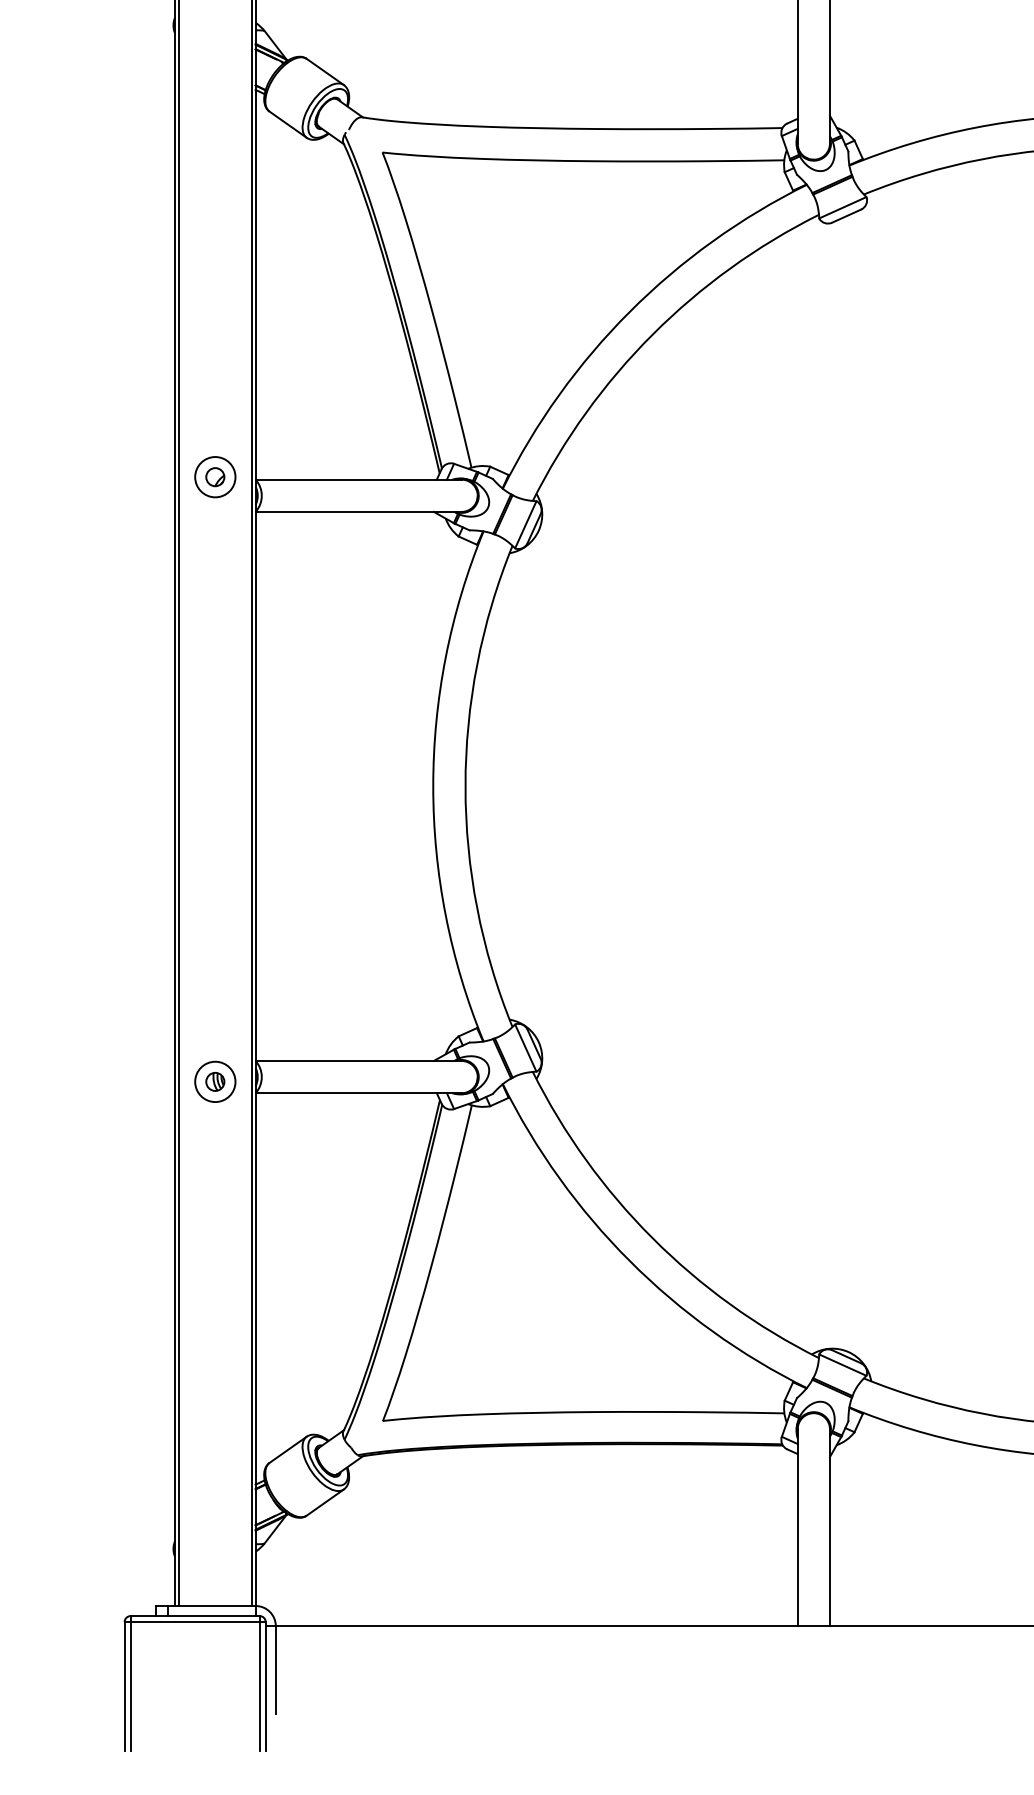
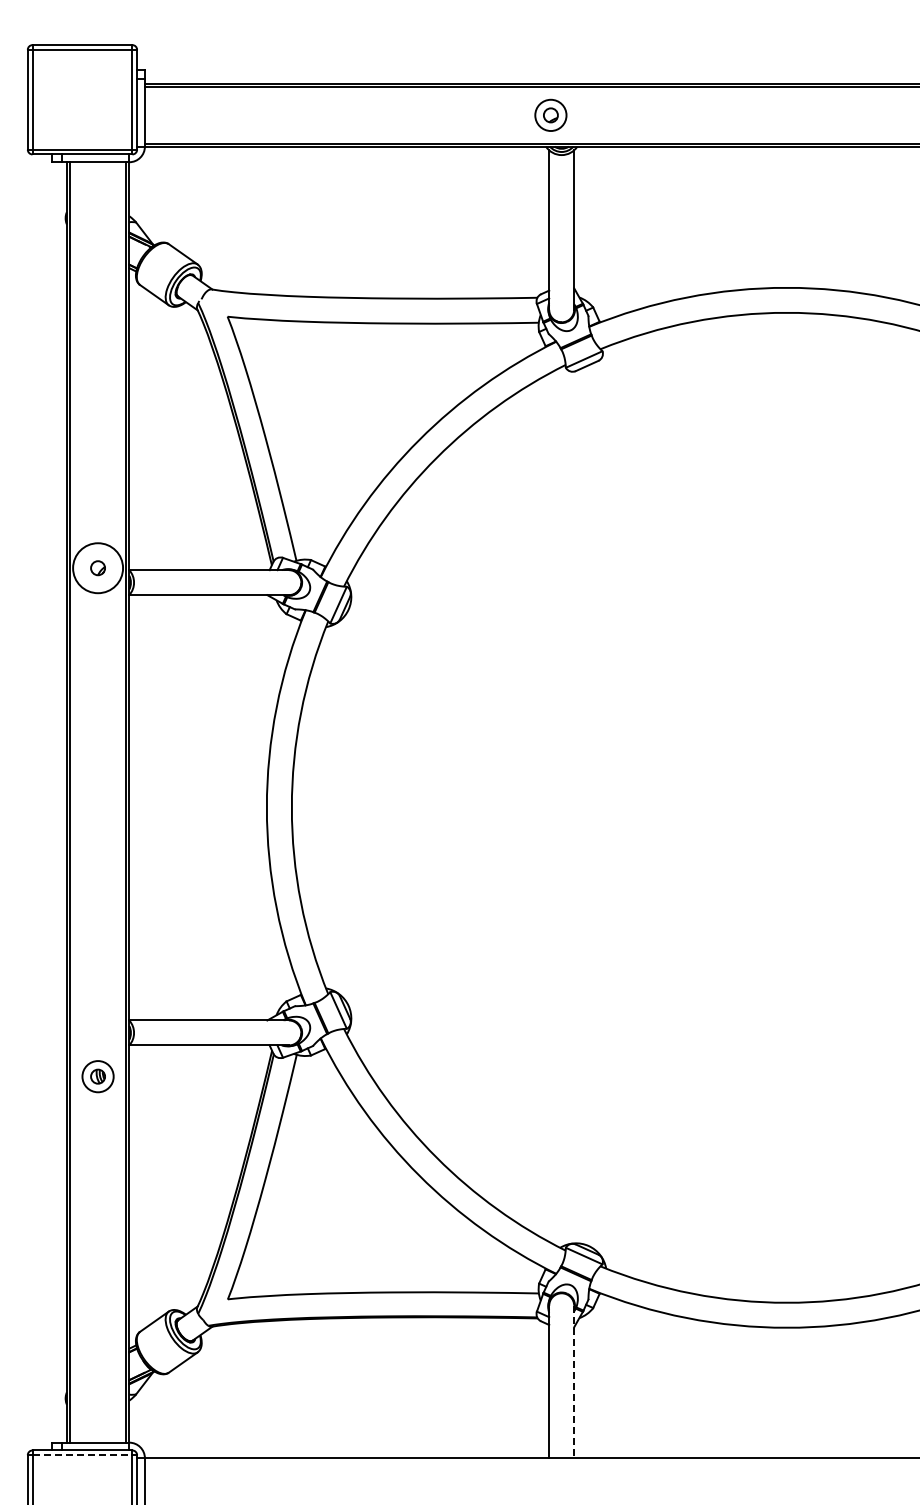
circle: (214, 476) -> (97, 567), size x1.6
part: (214, 1081) -> (97, 1076), moved
line: (830, 1528) -> (574, 1382), solid -> dashed
line: (195, 1622) -> (82, 1455), solid -> dashed

